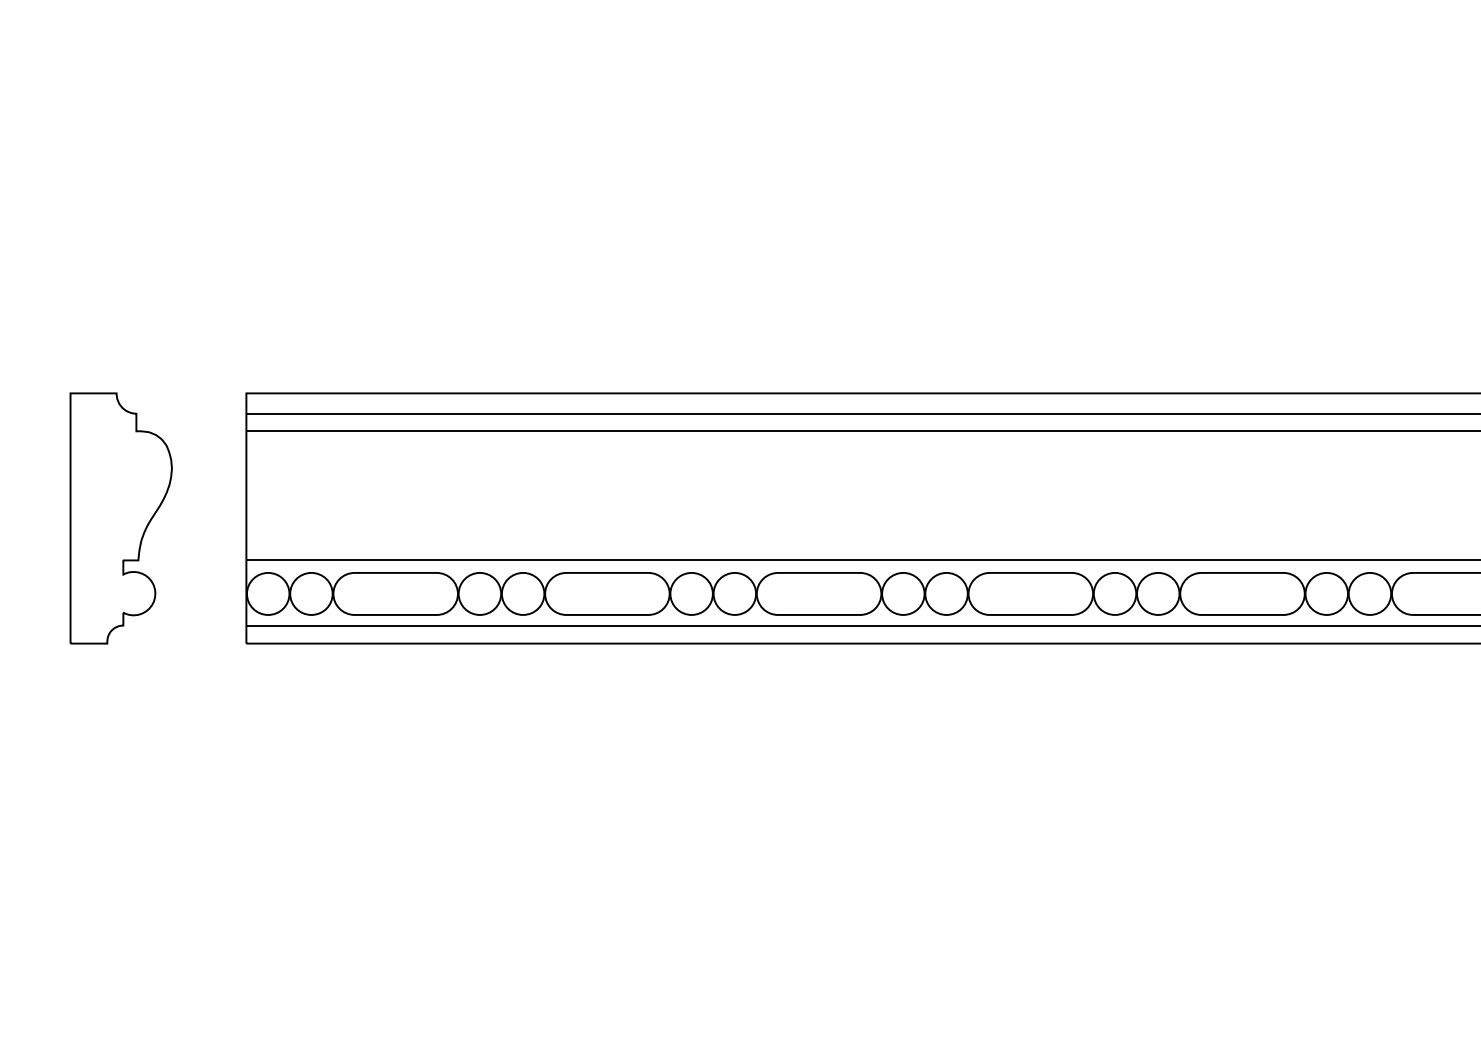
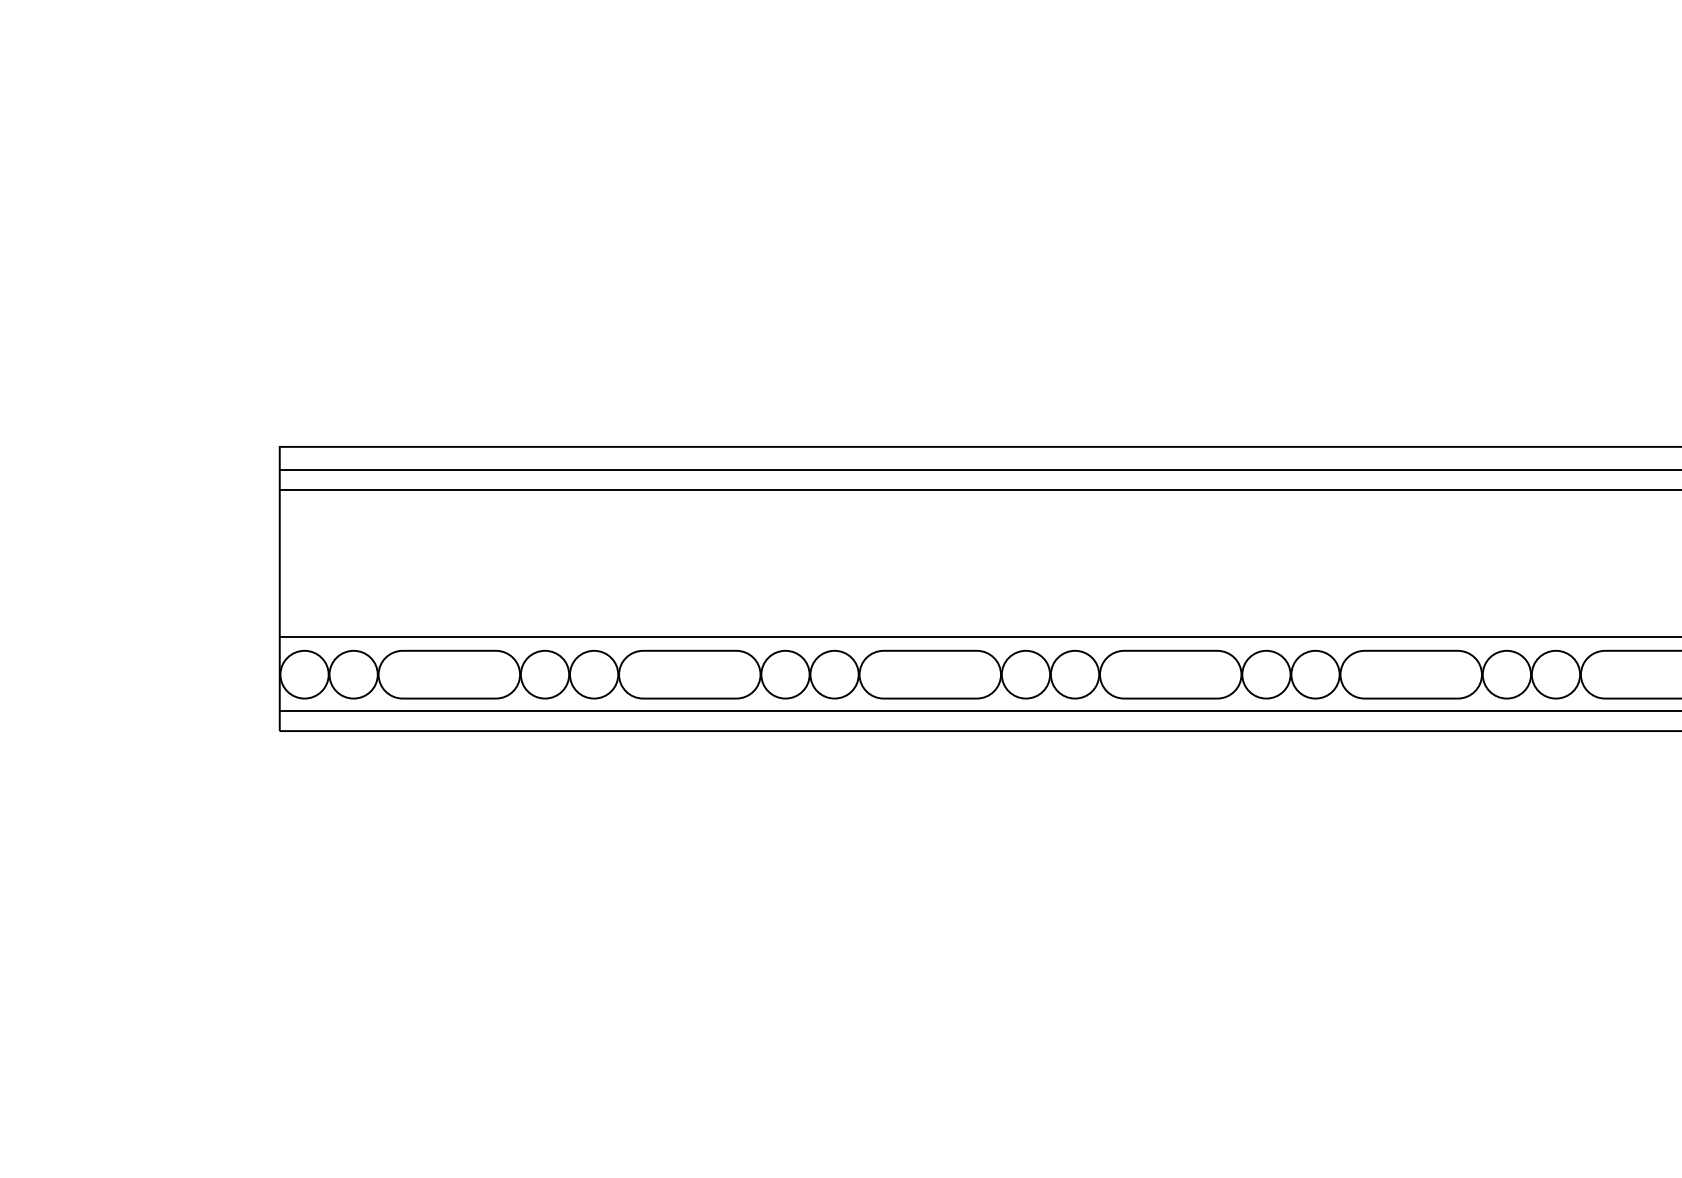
part: (121, 518) -> (137, 588), removed

